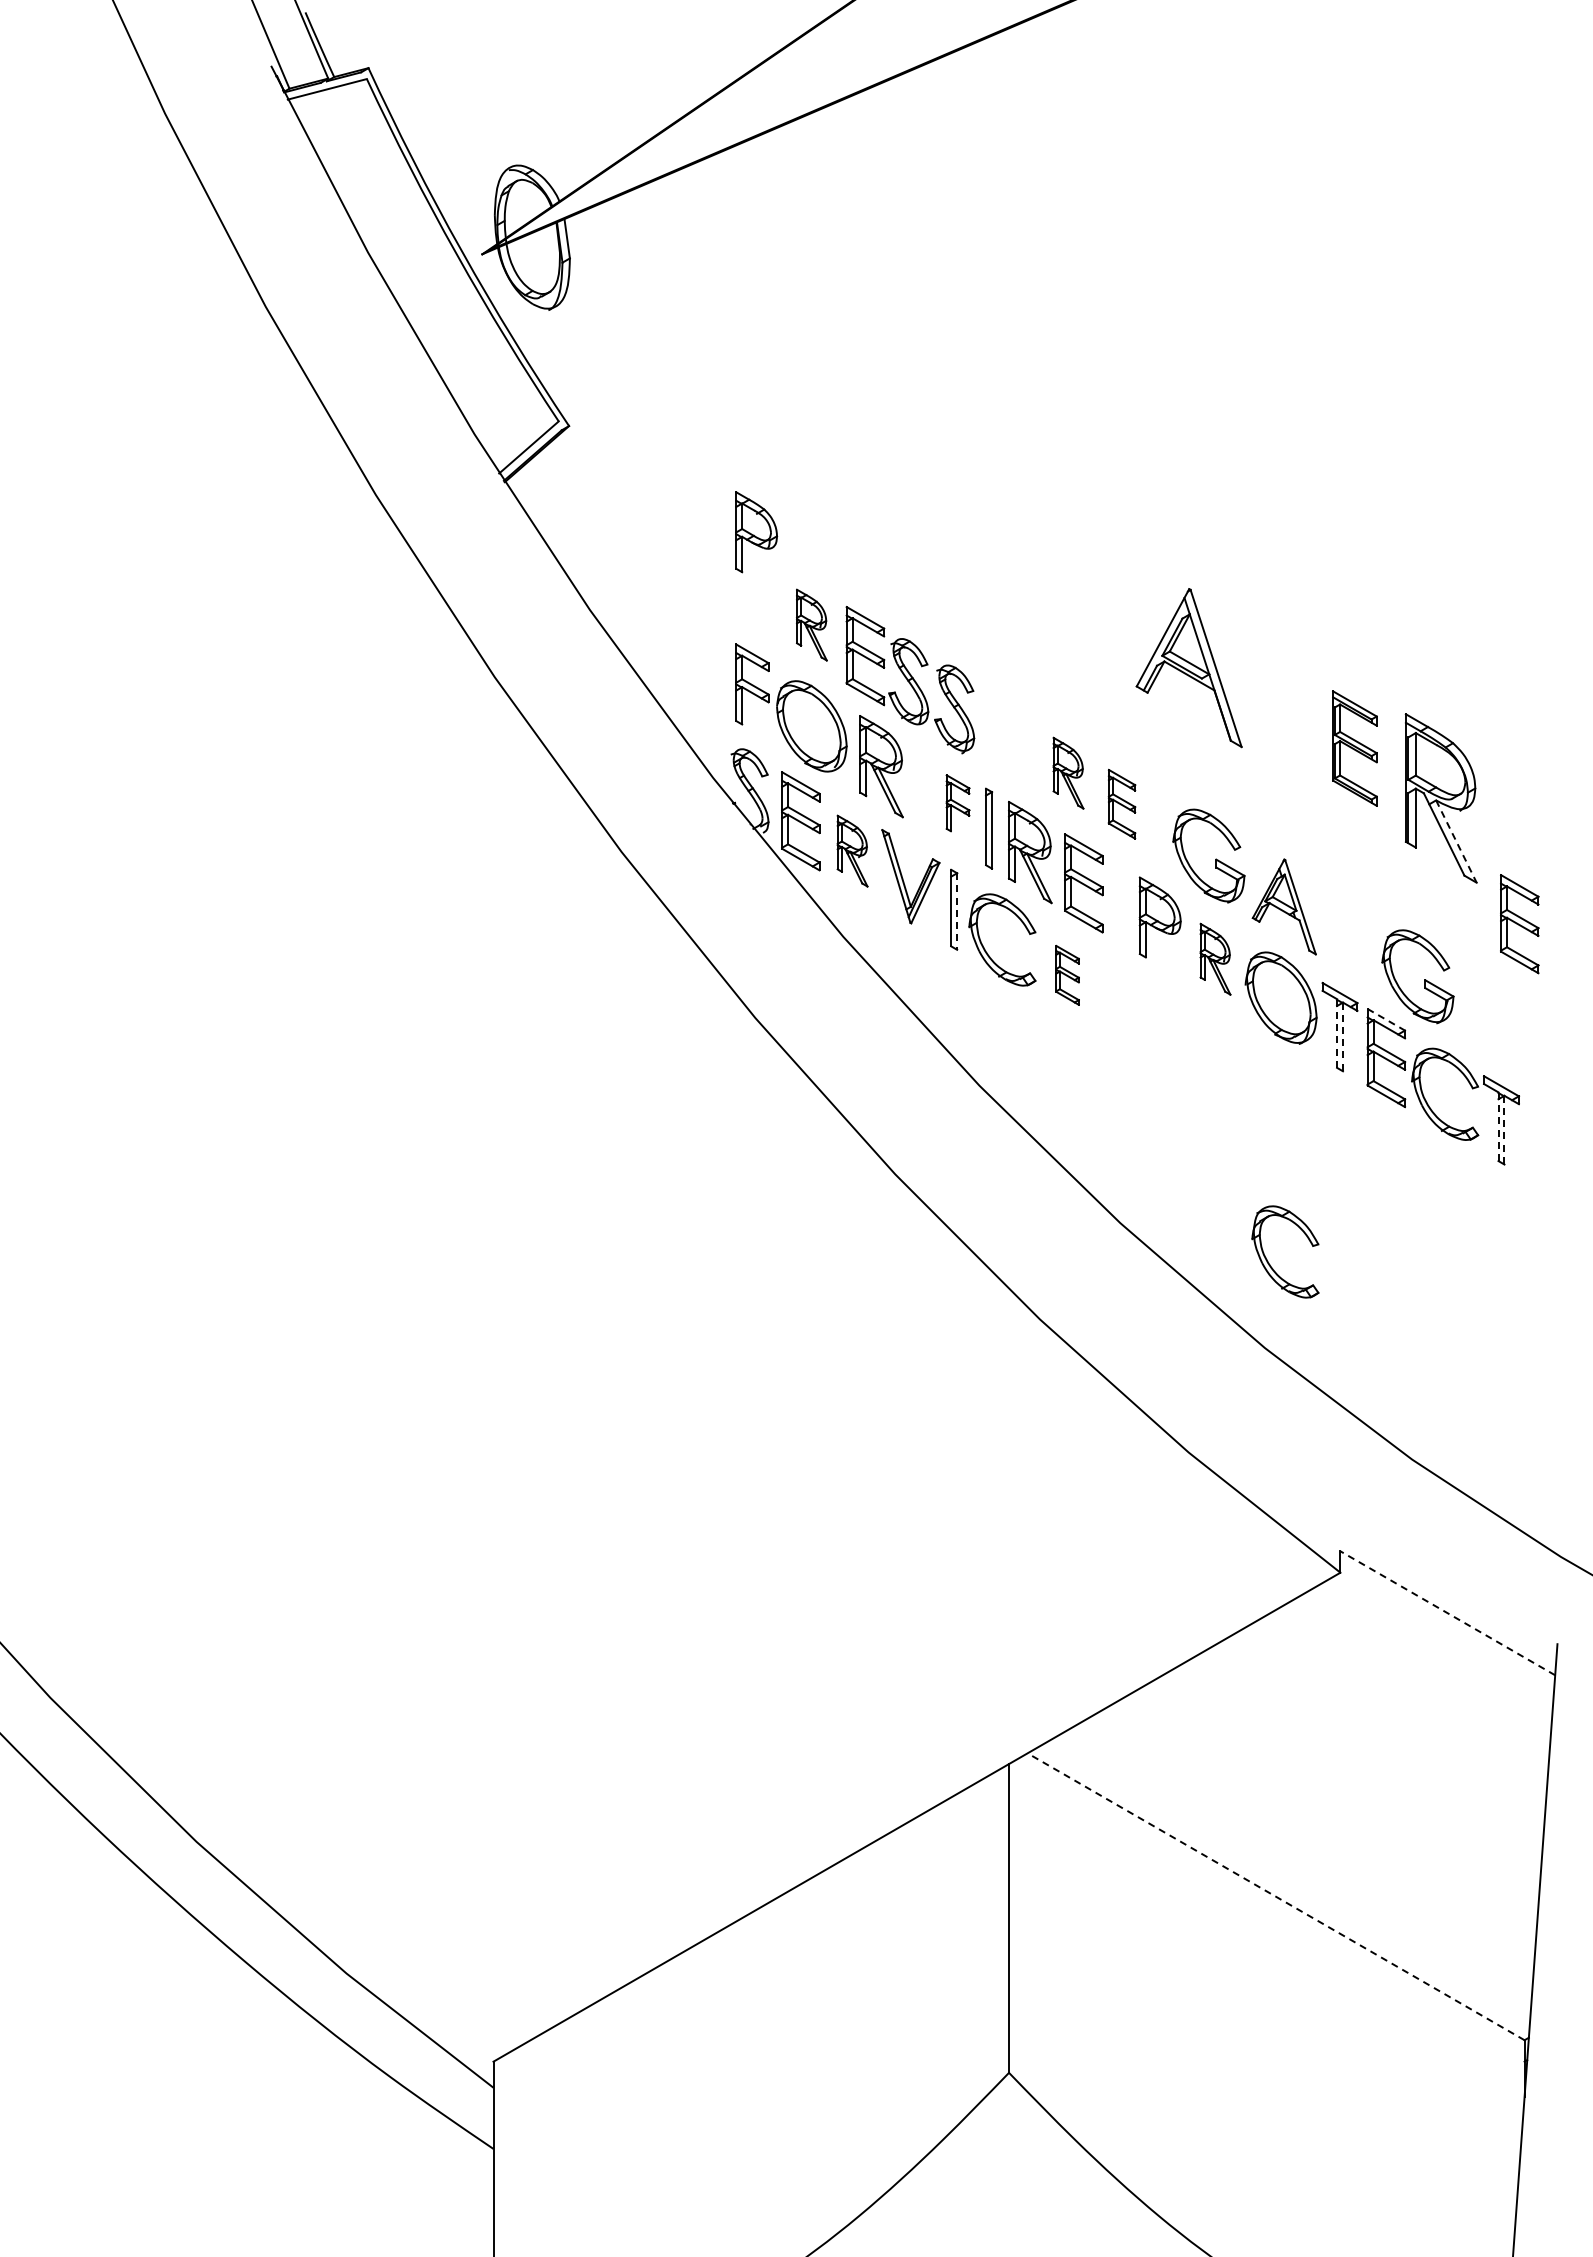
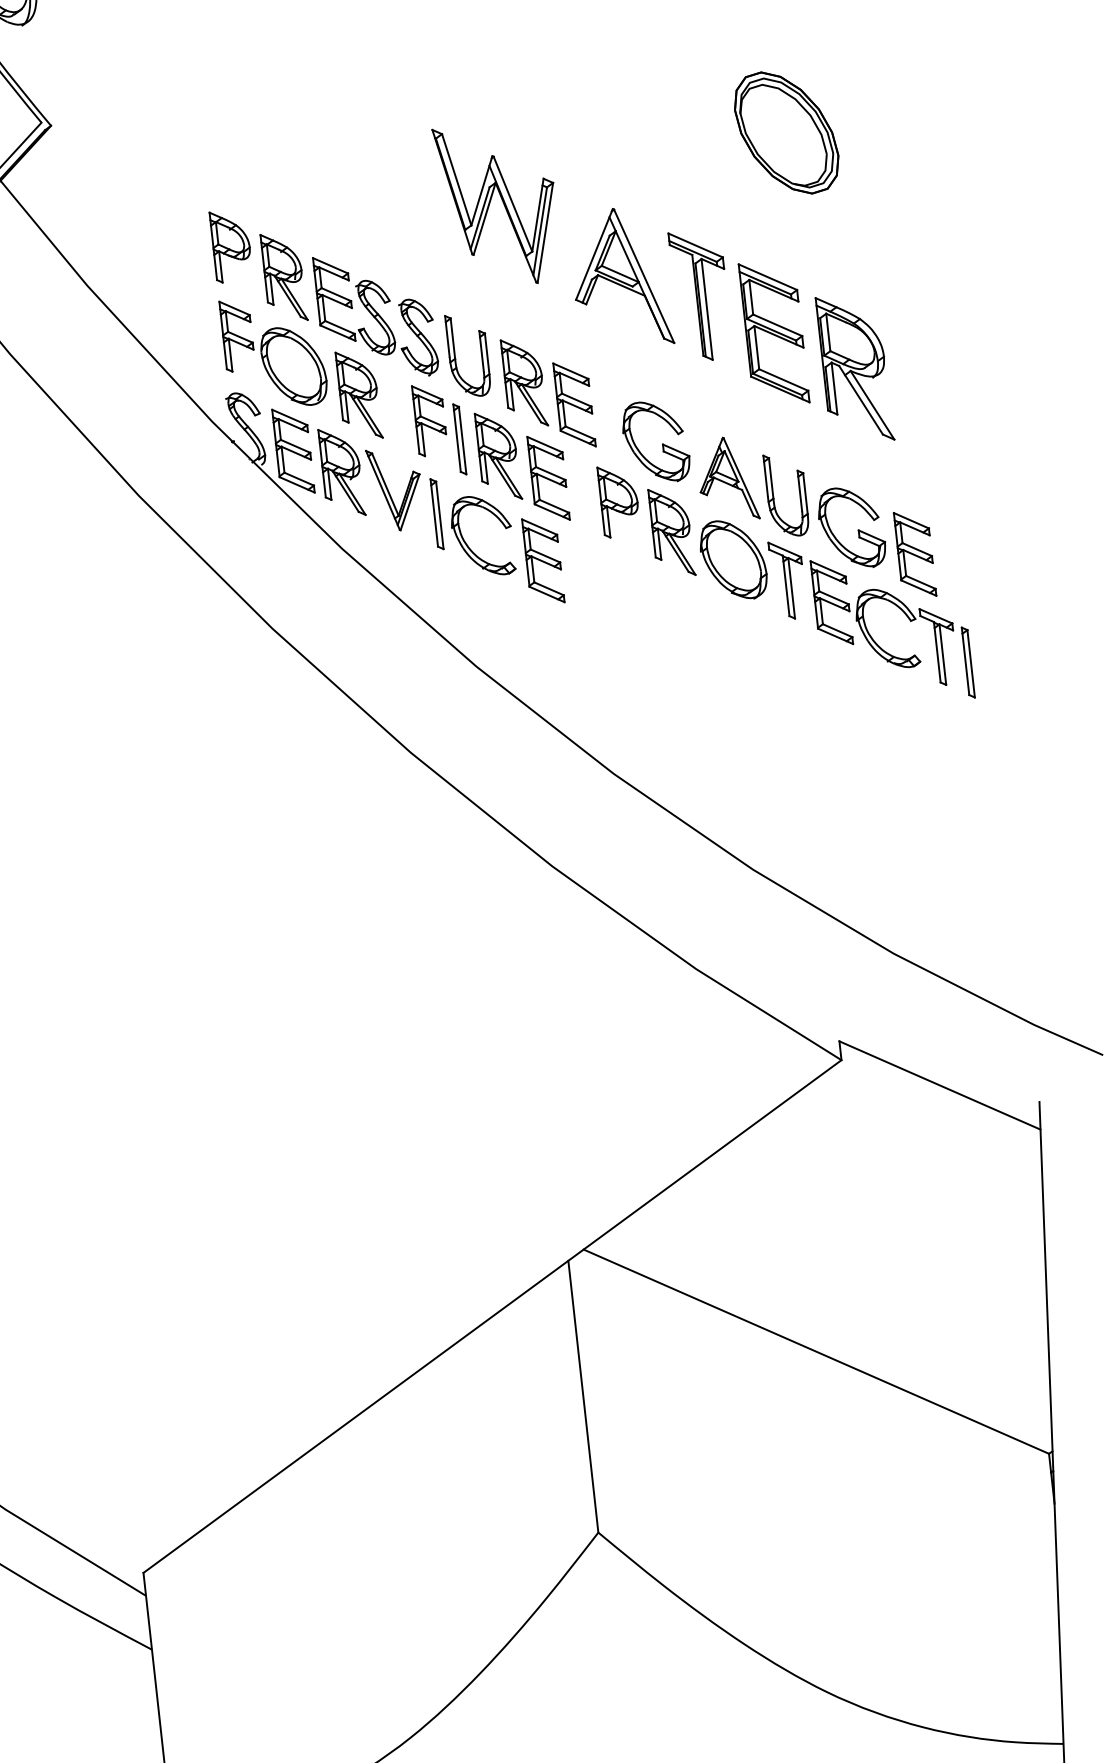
part: (1393, 525) -> (786, 133), added
part: (756, 532) -> (231, 246), moved
part: (1066, 568) -> (502, 202), added
part: (811, 624) -> (283, 276), size x1.43
part: (1277, 696) -> (700, 295), added
part: (994, 735) -> (455, 356), added
part: (1354, 748) -> (773, 333), size x1.43
part: (1068, 772) -> (524, 382), size x1.43
part: (957, 803) -> (429, 420), size x1.43
part: (1121, 804) -> (574, 405), size x1.43
line: (1456, 841) -> (872, 405), dashed -> solid
part: (852, 850) -> (341, 471), size x1.43
line: (957, 912) -> (440, 516), dashed -> solid
part: (1519, 924) -> (914, 554), moved
part: (1334, 931) -> (773, 496), added
part: (1215, 958) -> (671, 531), size x1.43
part: (1067, 975) -> (543, 561), size x1.67
line: (1386, 1019) -> (828, 568), dashed -> solid
line: (1337, 1033) -> (786, 585), dashed -> solid
line: (1343, 1037) -> (792, 588), dashed -> solid
line: (1498, 1126) -> (937, 652), dashed -> solid
line: (1504, 1130) -> (942, 654), dashed -> solid
part: (1532, 1142) -> (968, 662), added
part: (1267, 1259) -> (746, 791), removed
line: (1447, 1613) -> (939, 1085), dashed -> solid
line: (1276, 1896) -> (816, 1351), dashed -> solid

